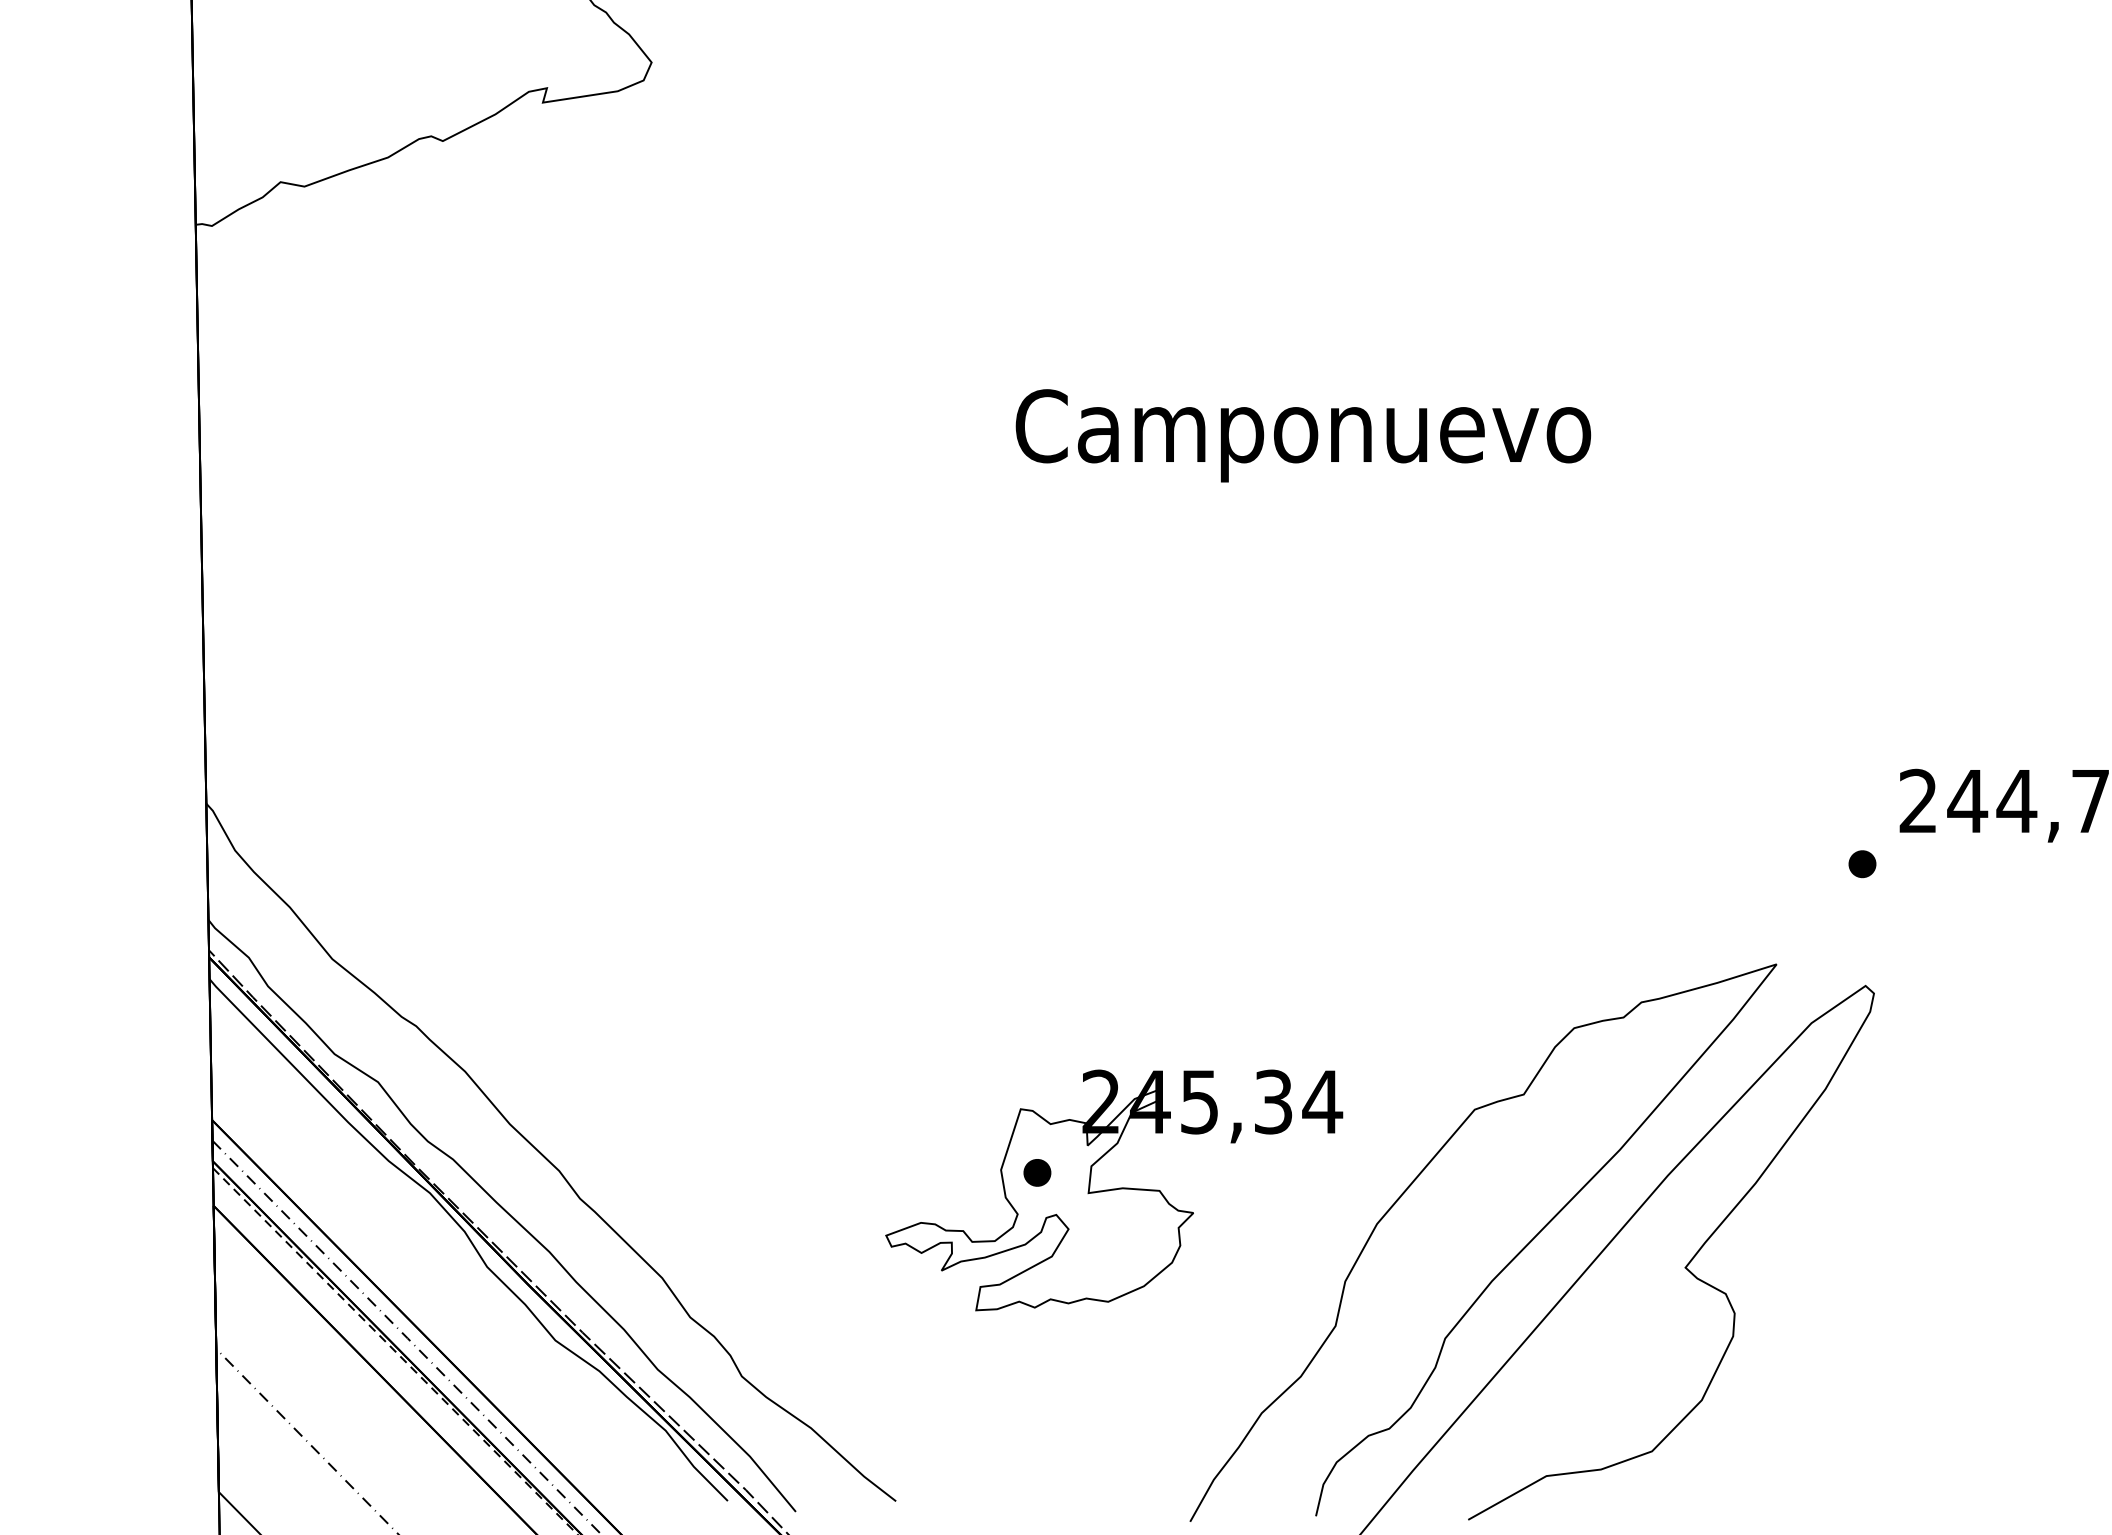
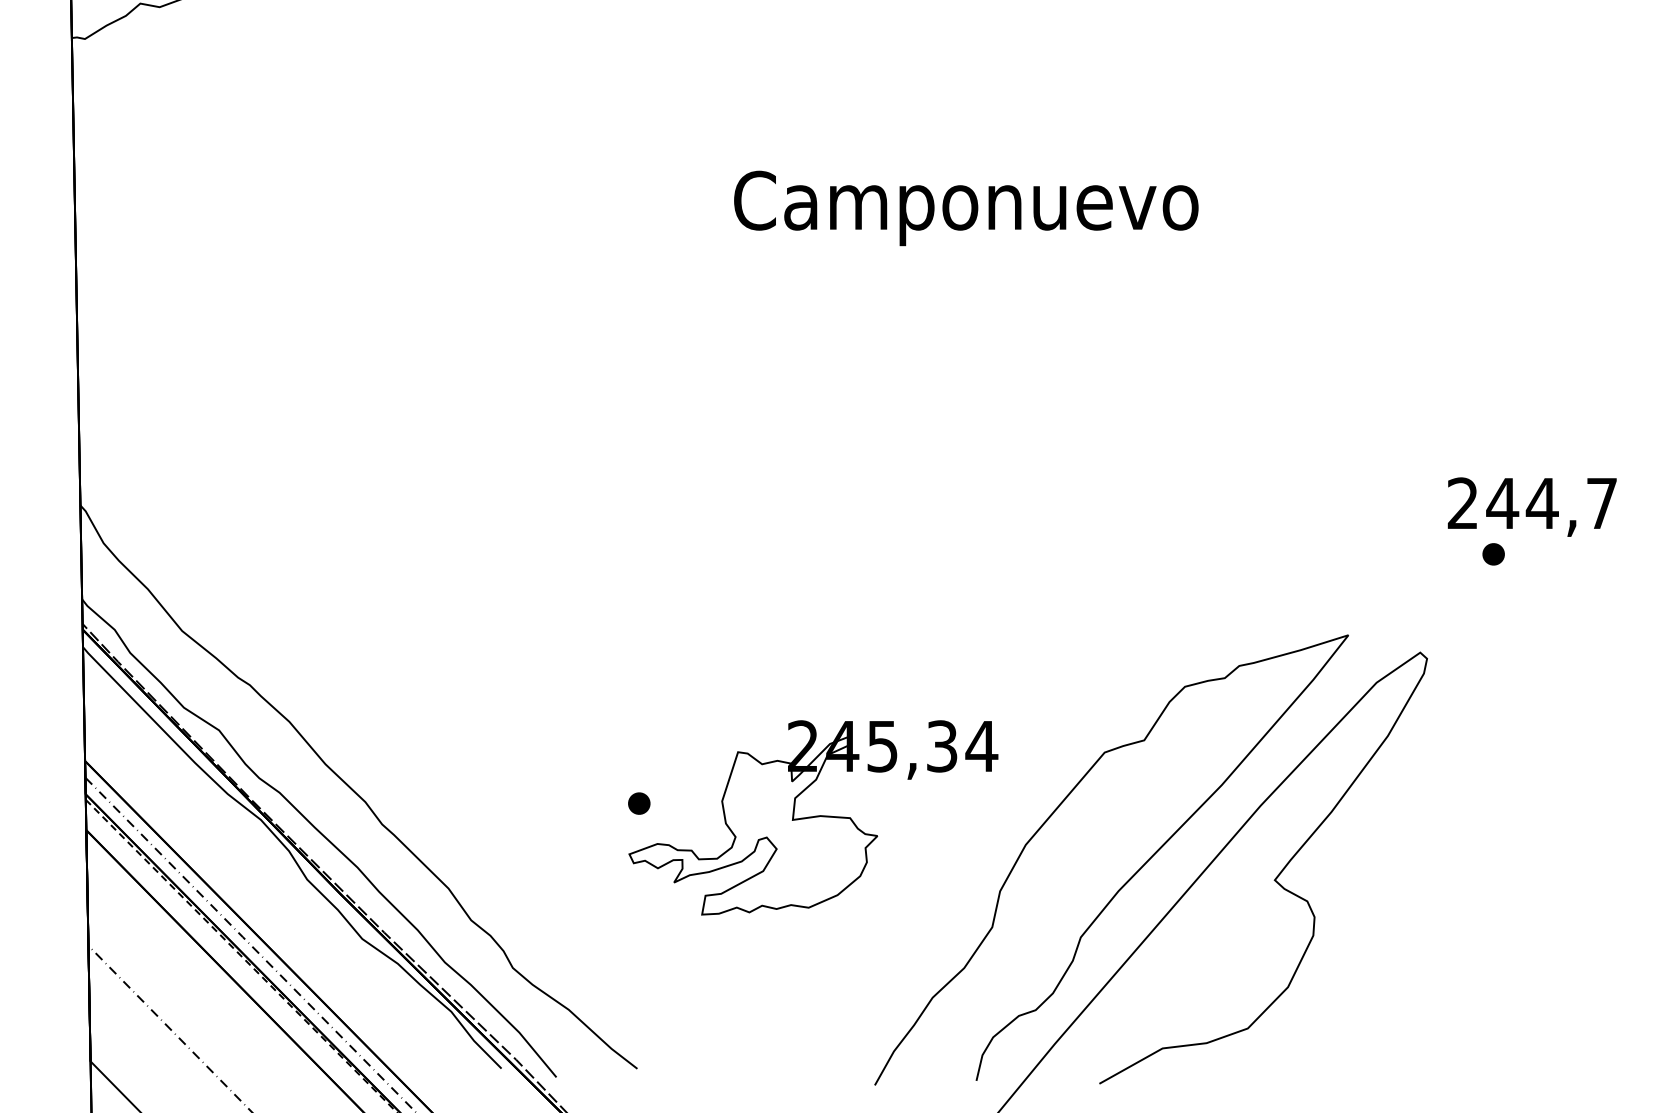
part: (1862, 864) -> (1493, 554), moved
part: (1037, 1172) -> (639, 803), moved

